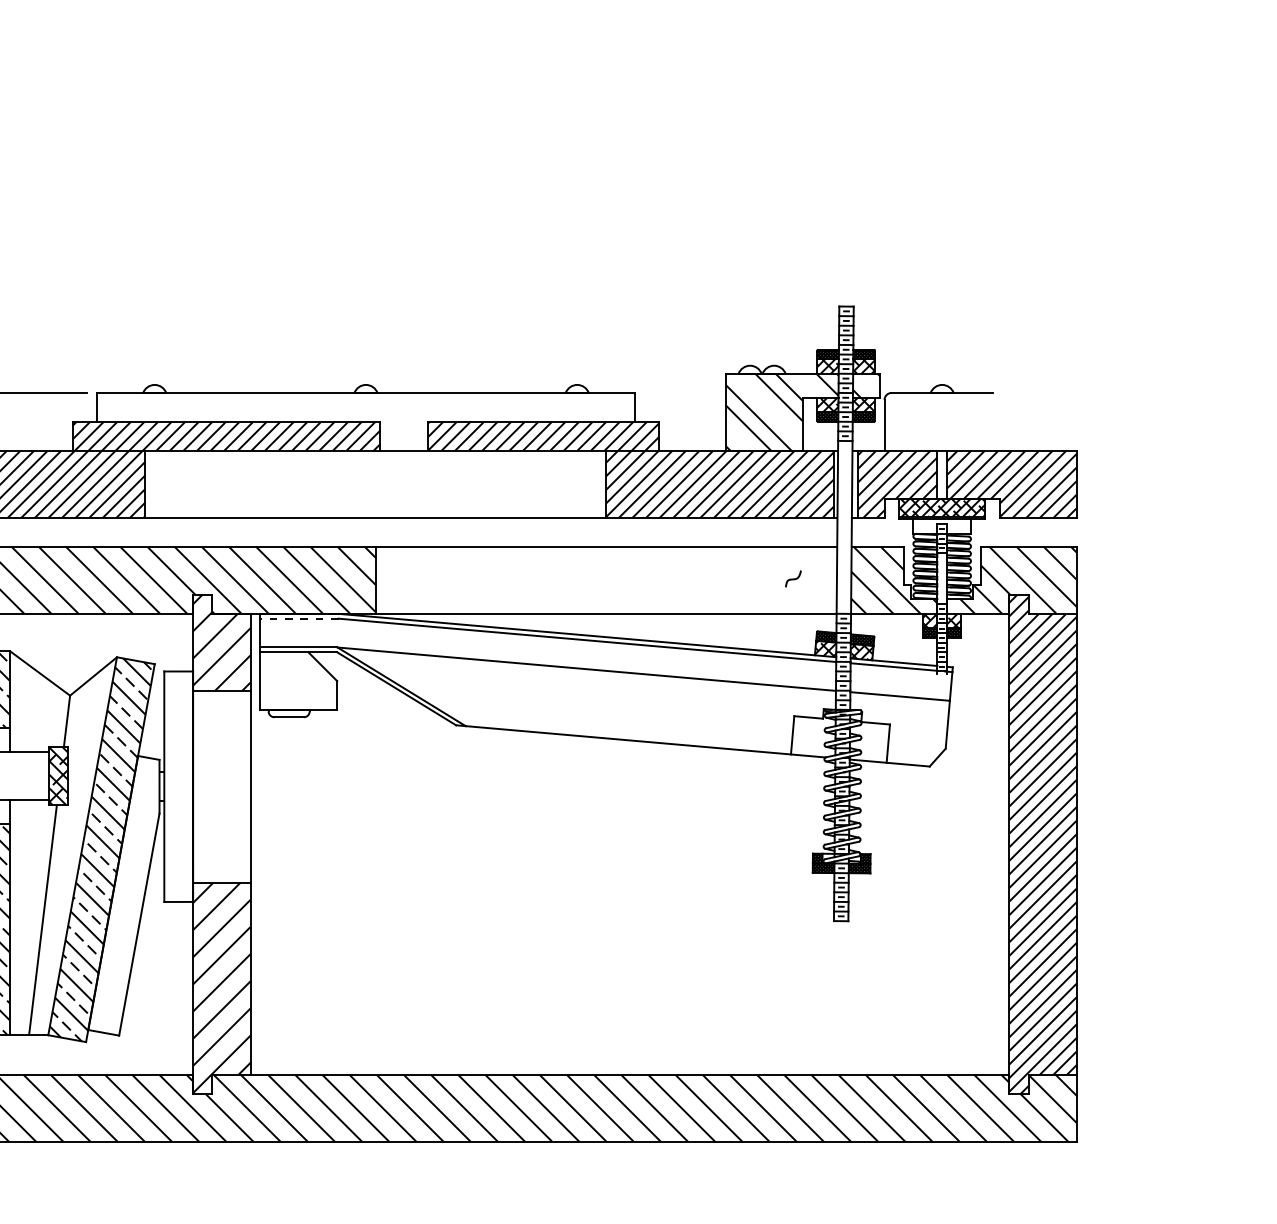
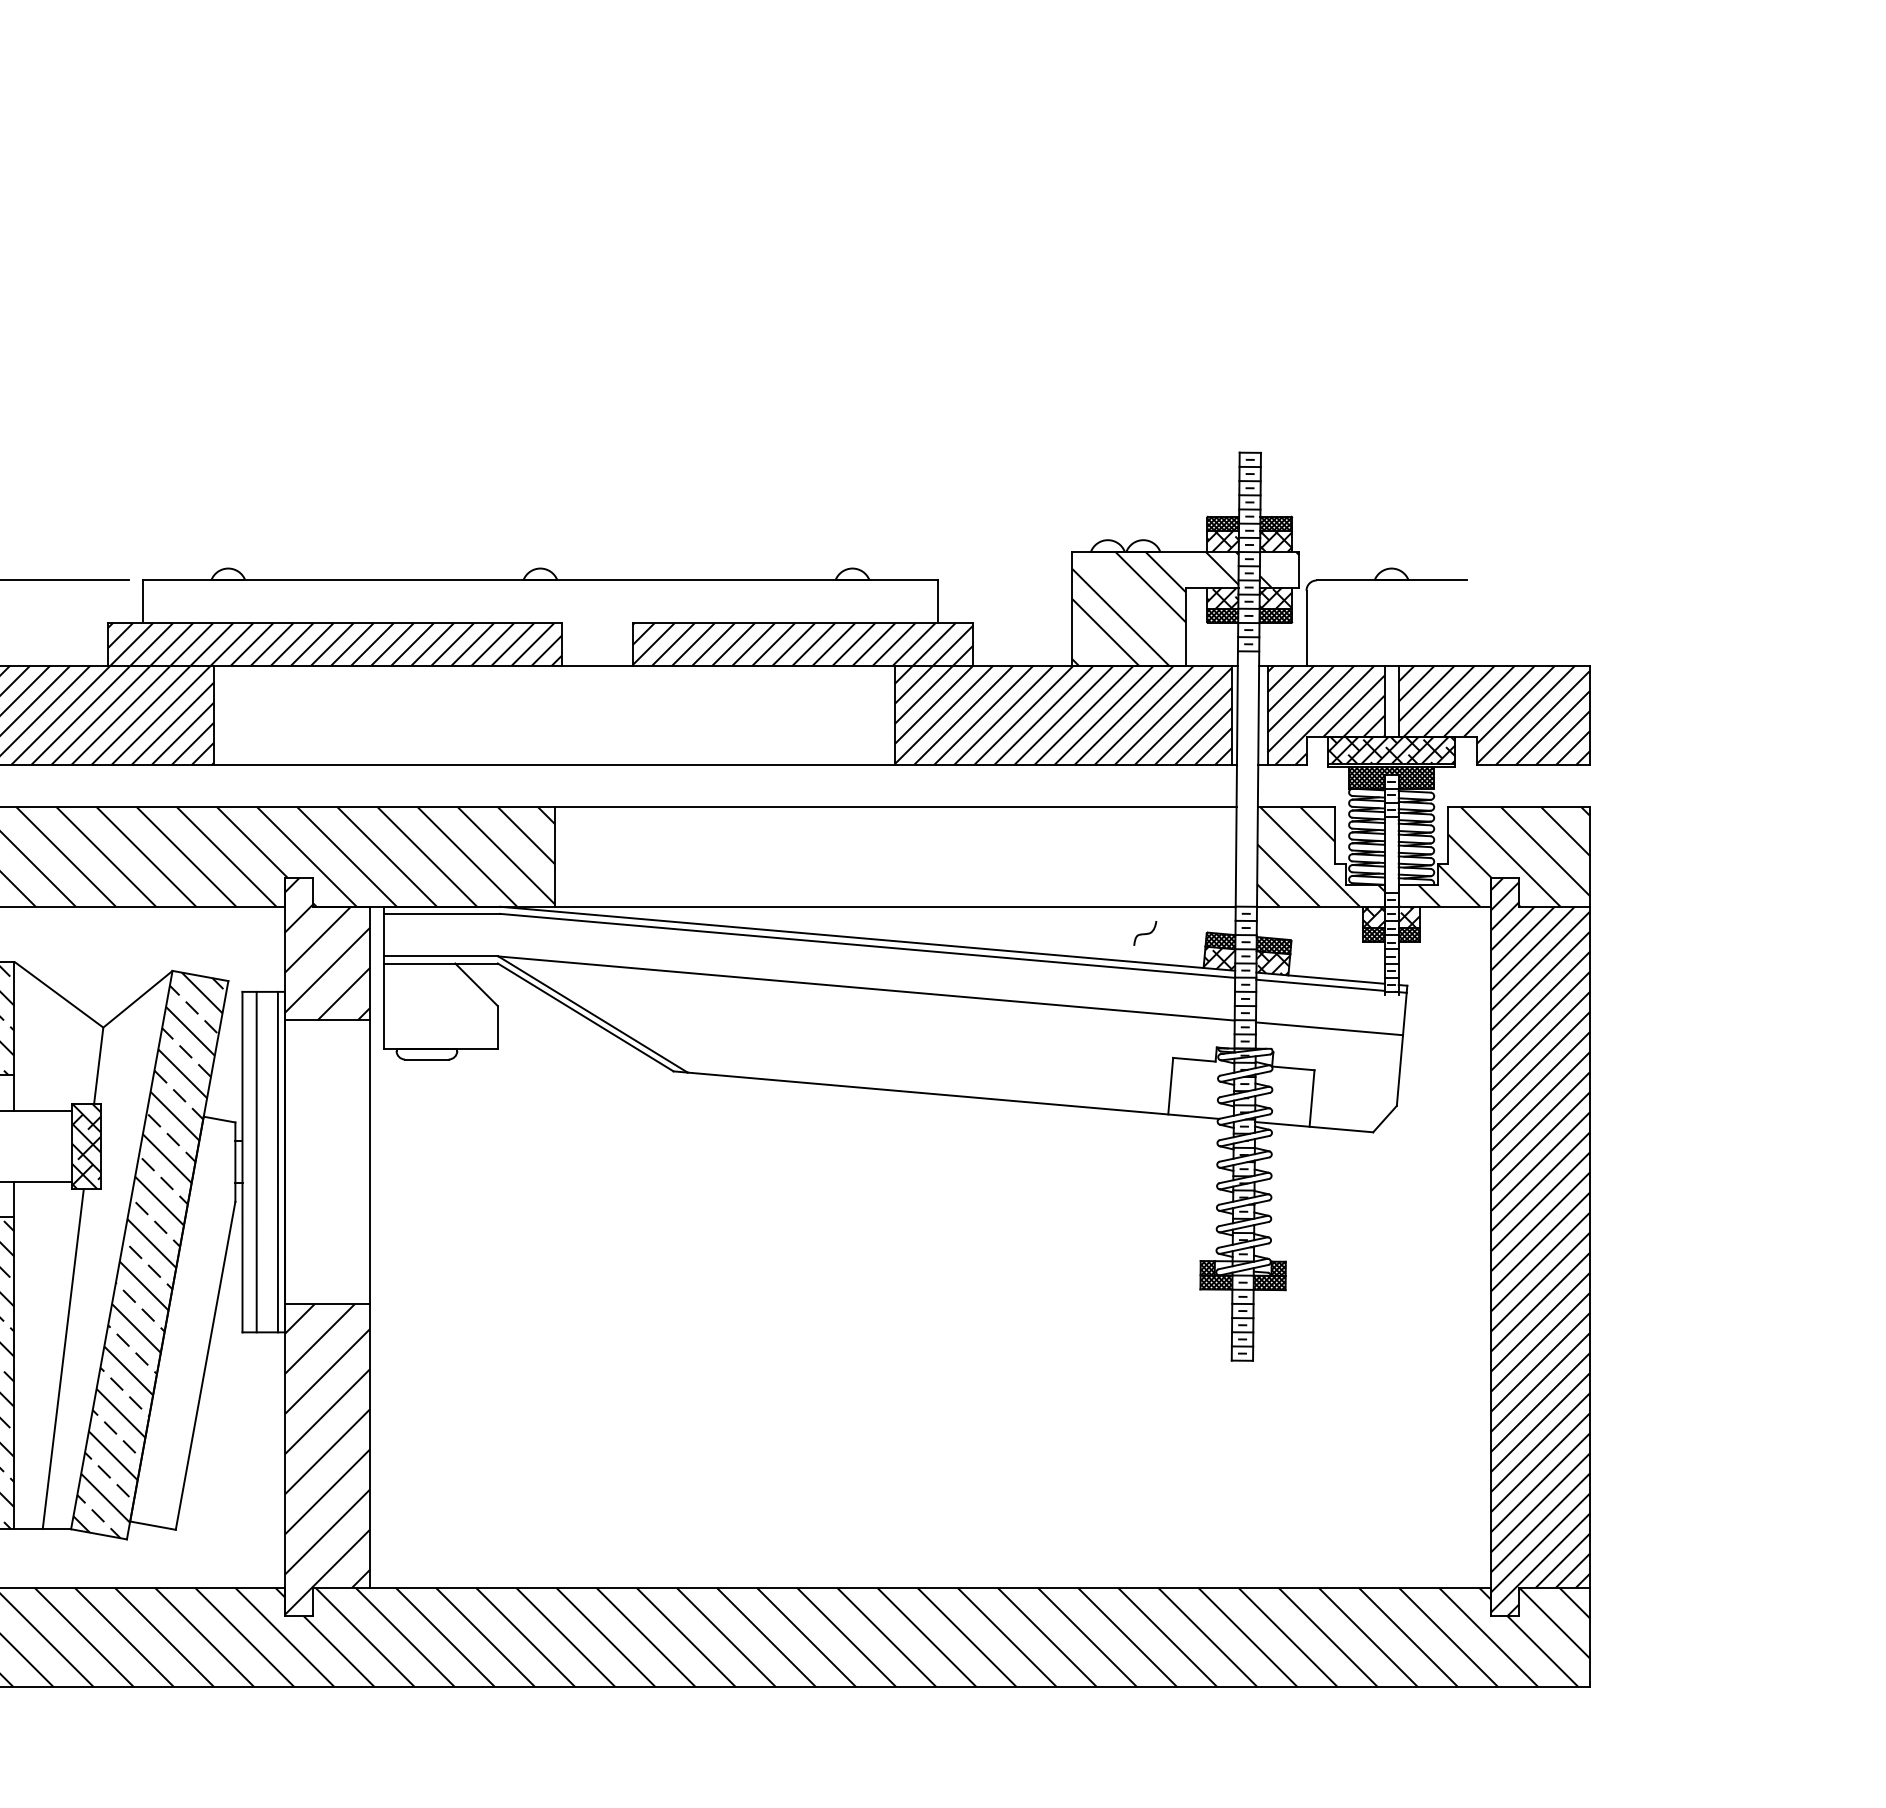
hatch: (941, 526) -> (1390, 777), added
curve: (793, 578) -> (1145, 932), moved
line: (299, 618) -> (442, 913), dashed -> solid
line: (173, 786) -> (256, 1161), added
line: (188, 786) -> (278, 1161), added

